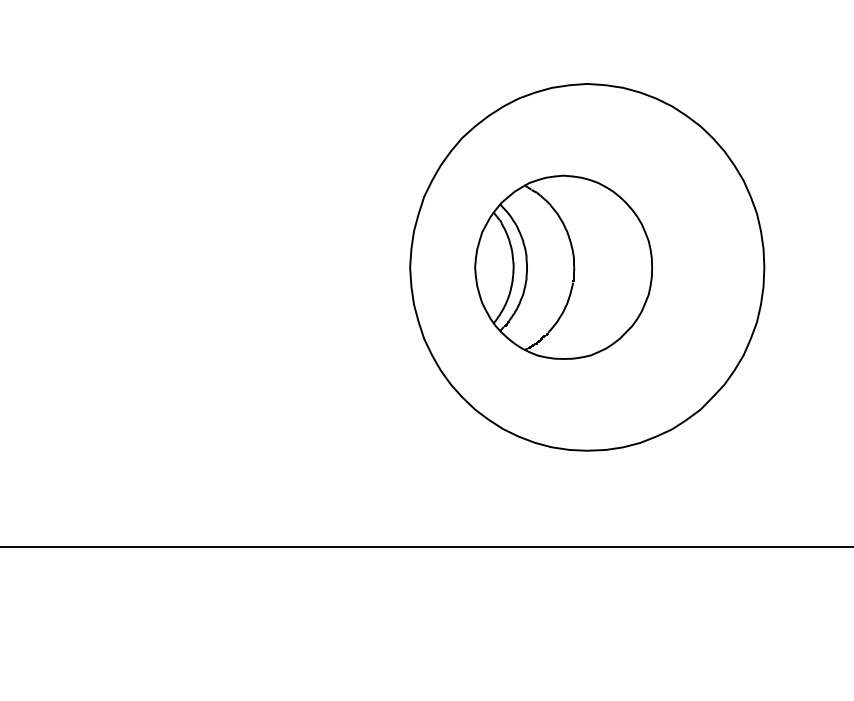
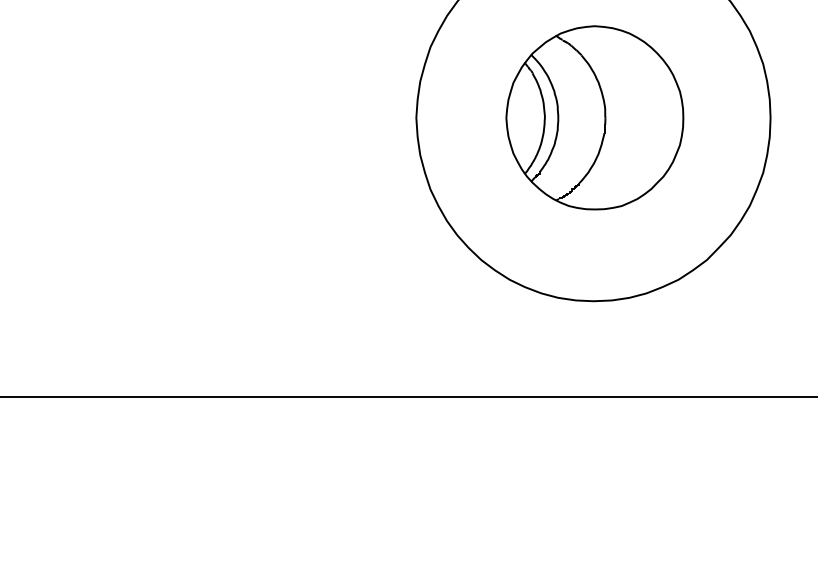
part: (563, 266) -> (594, 116), moved

